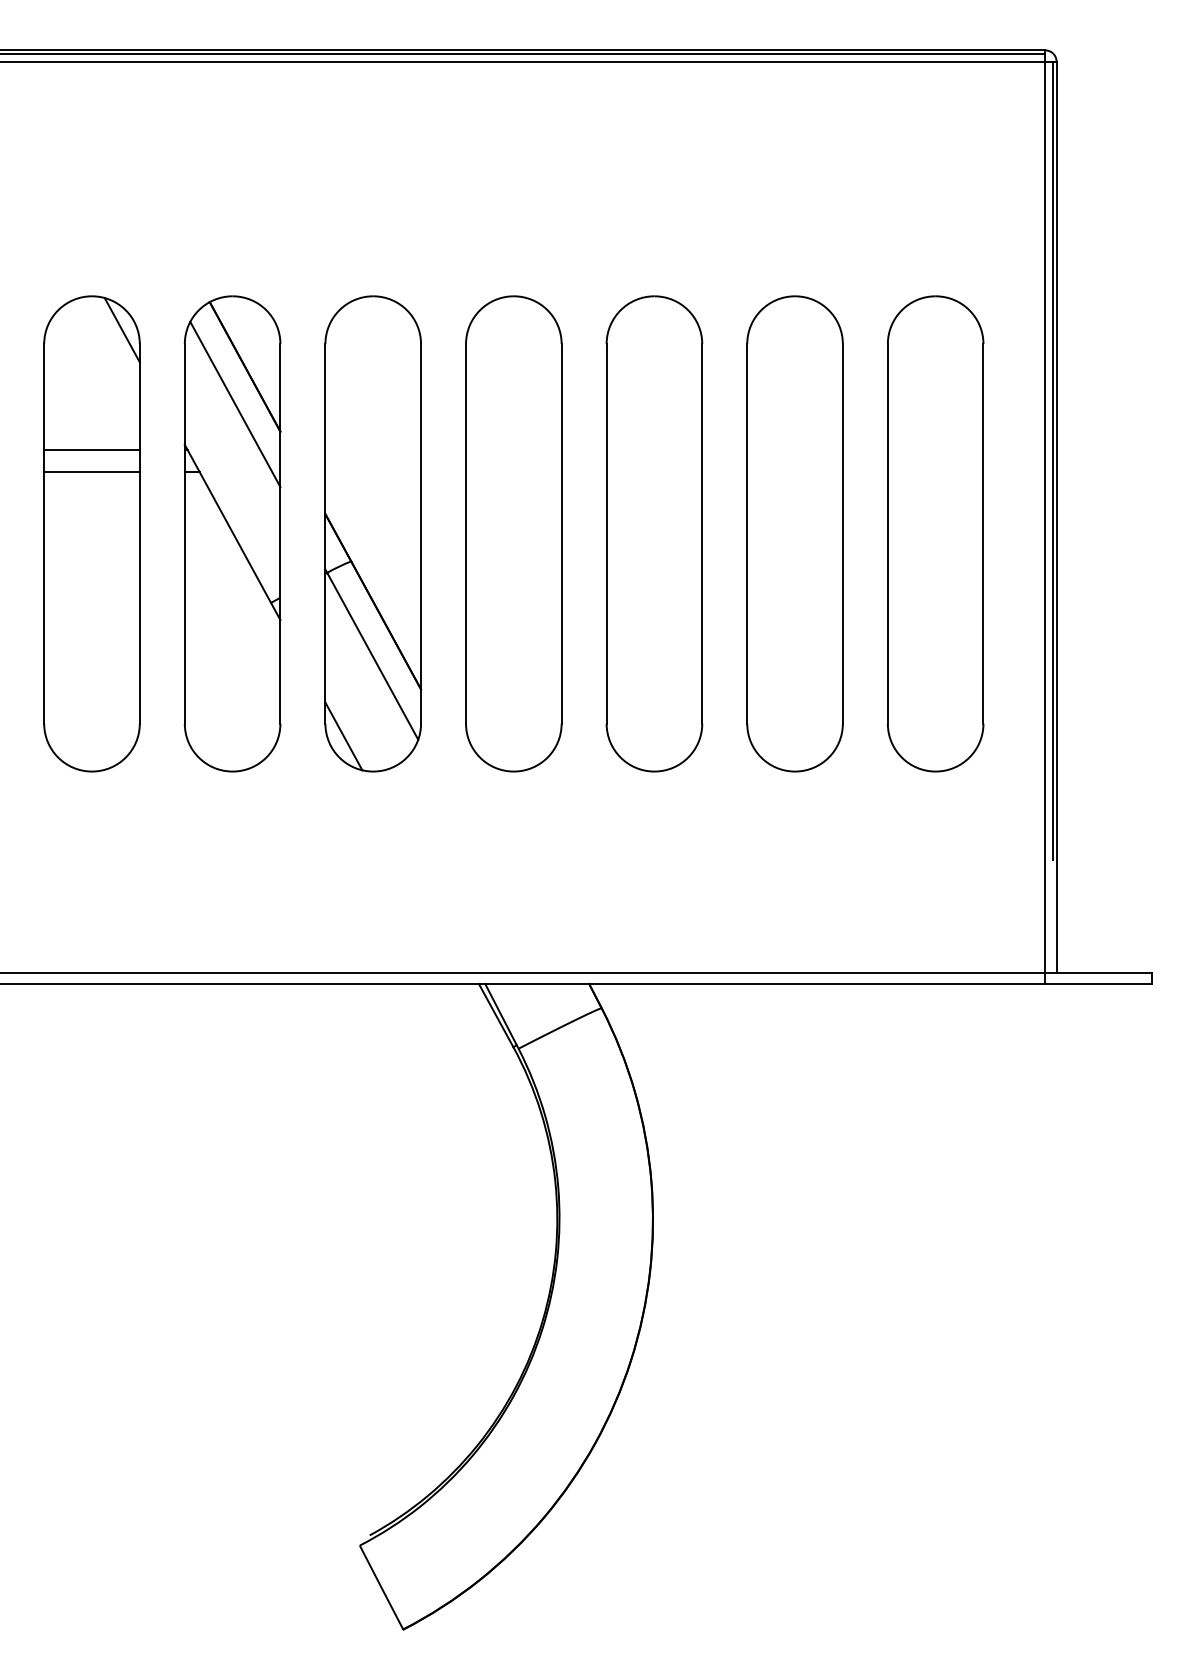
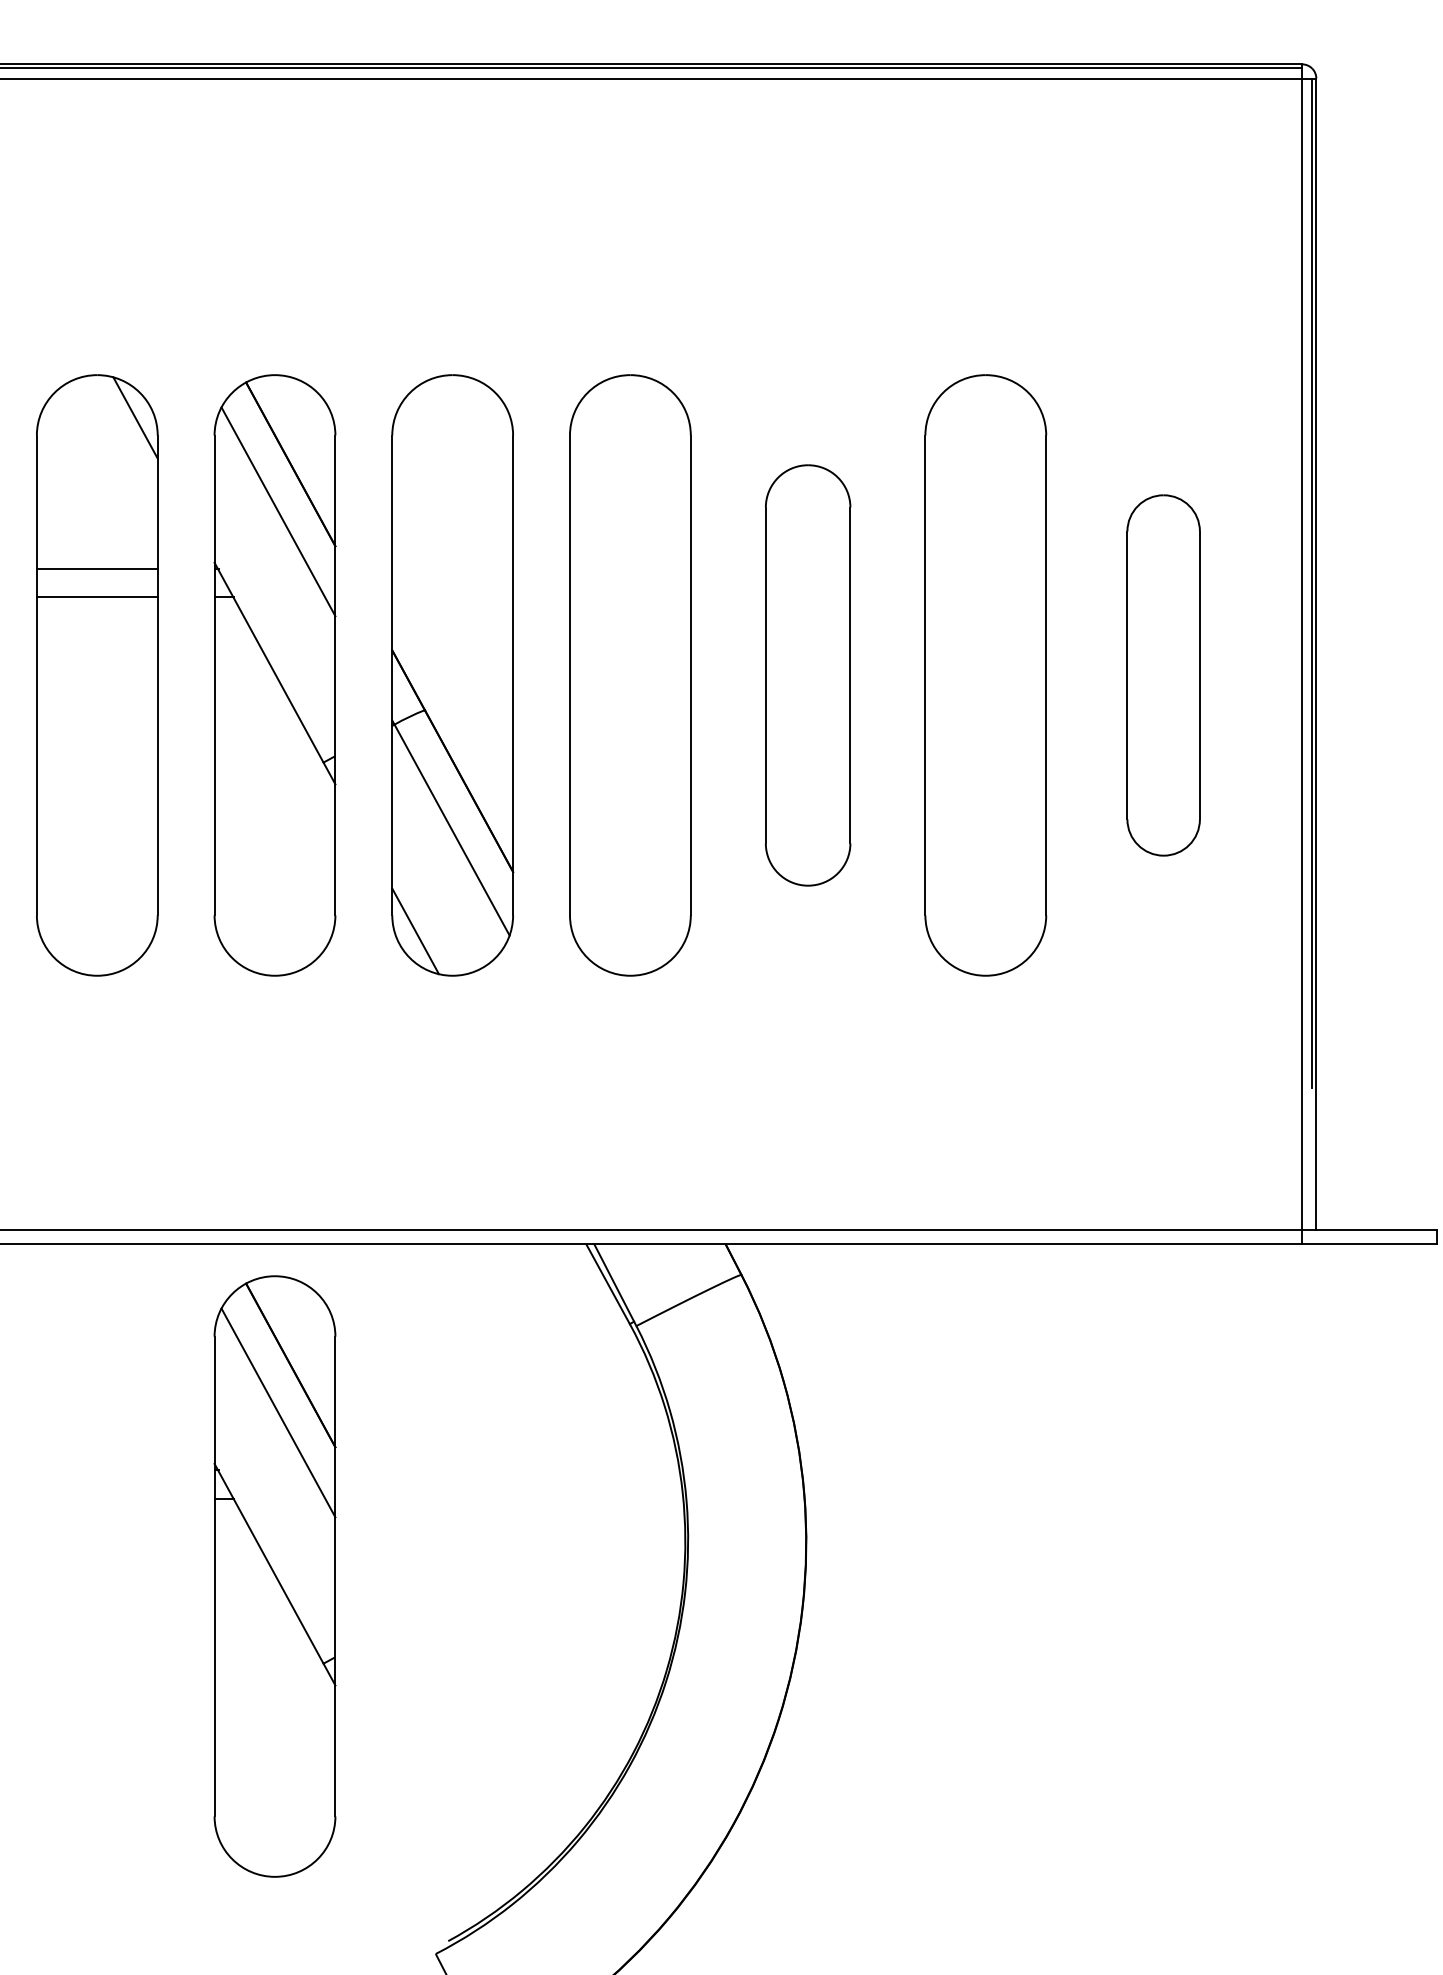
part: (654, 533) -> (808, 674), size x0.7
part: (935, 533) -> (1163, 674), size x0.6
part: (232, 1246) -> (274, 1575), added

